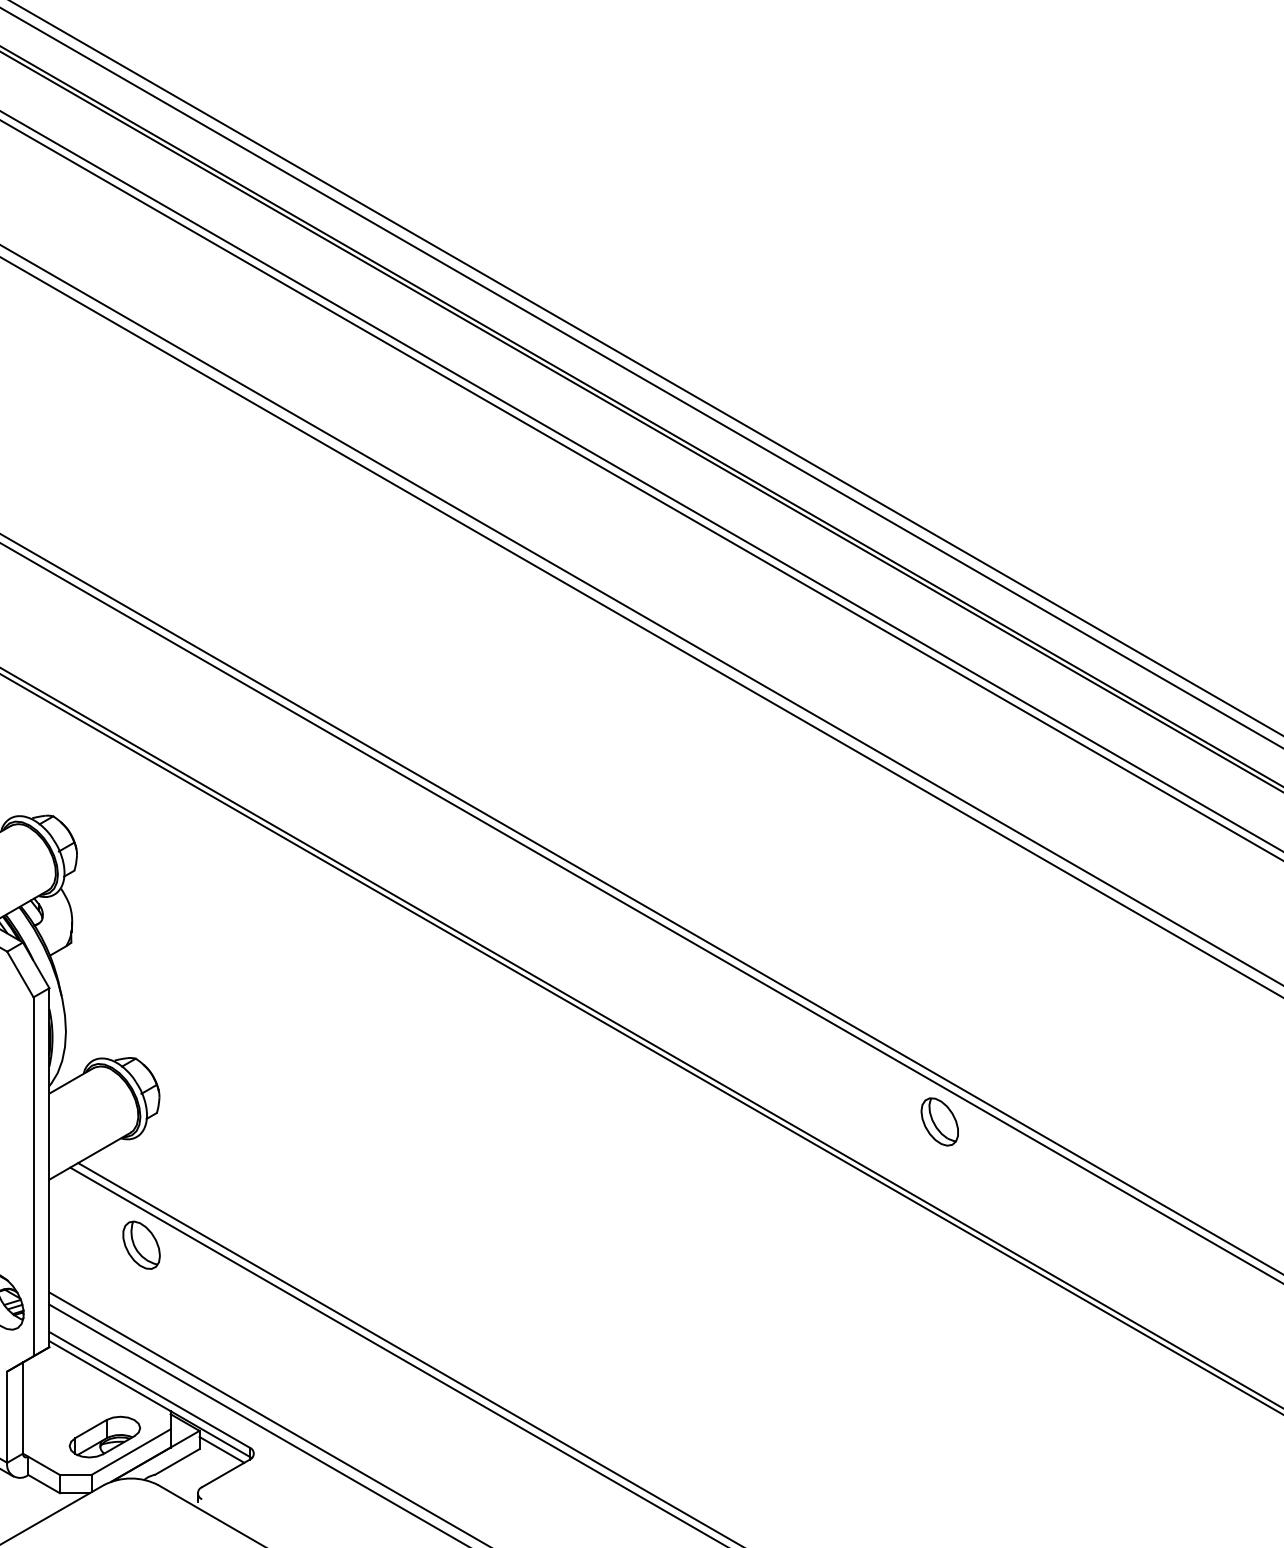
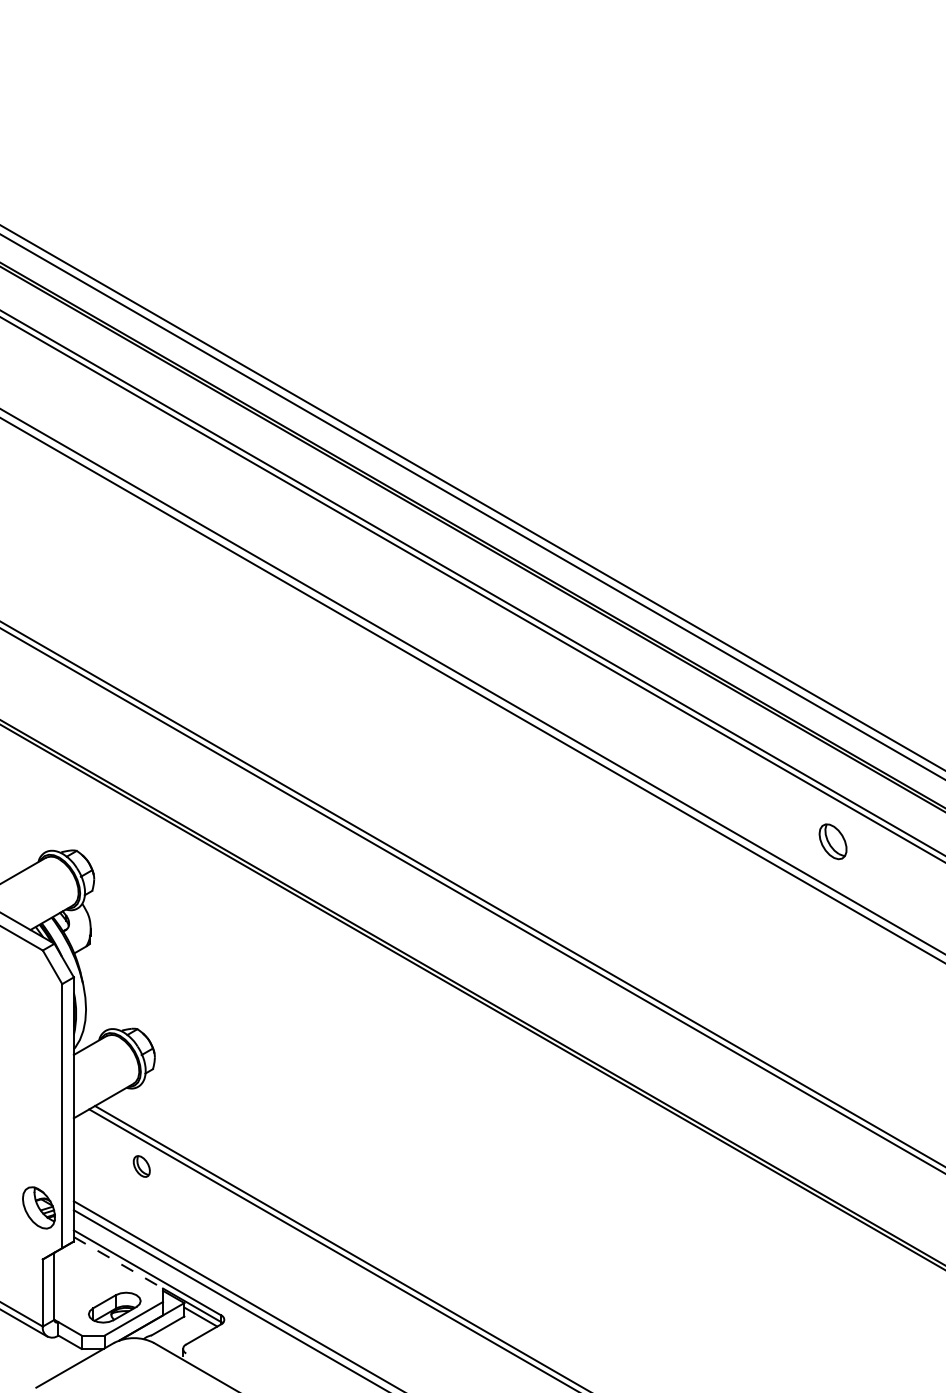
part: (939, 1121) -> (832, 841), moved
part: (141, 1245) -> (141, 1166), size x0.6
line: (110, 1377) -> (118, 1263), solid -> dashed

